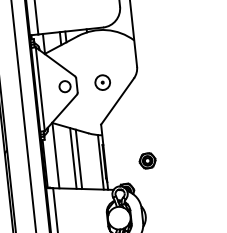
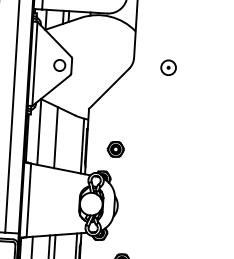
part: (102, 82) -> (168, 67), moved
line: (79, 159) -> (61, 139), removed
part: (147, 161) -> (115, 149), moved

